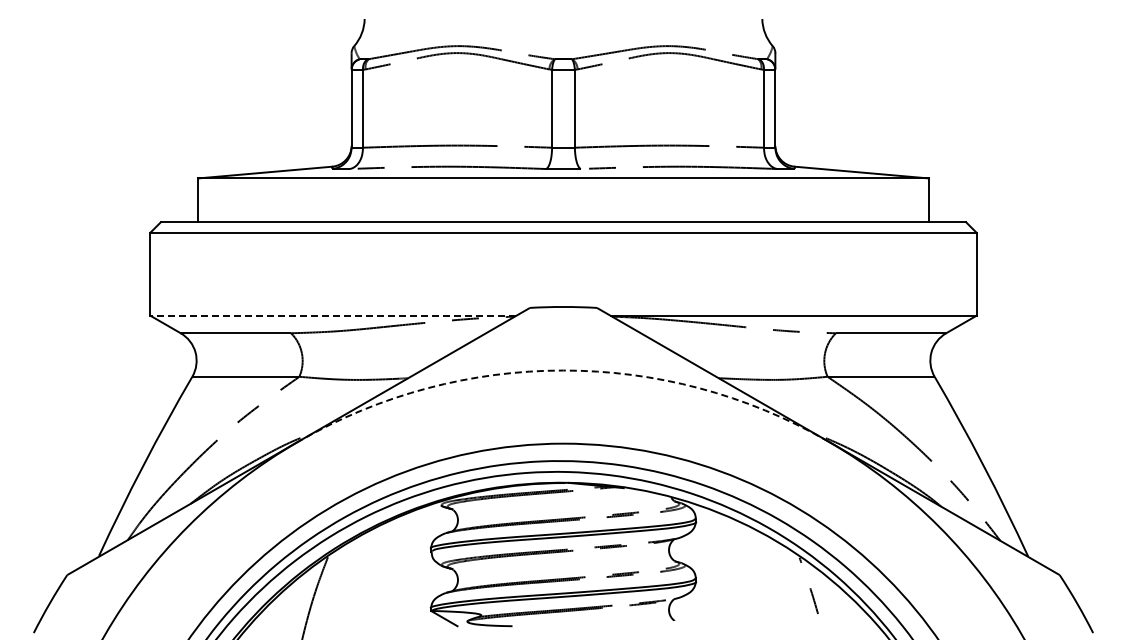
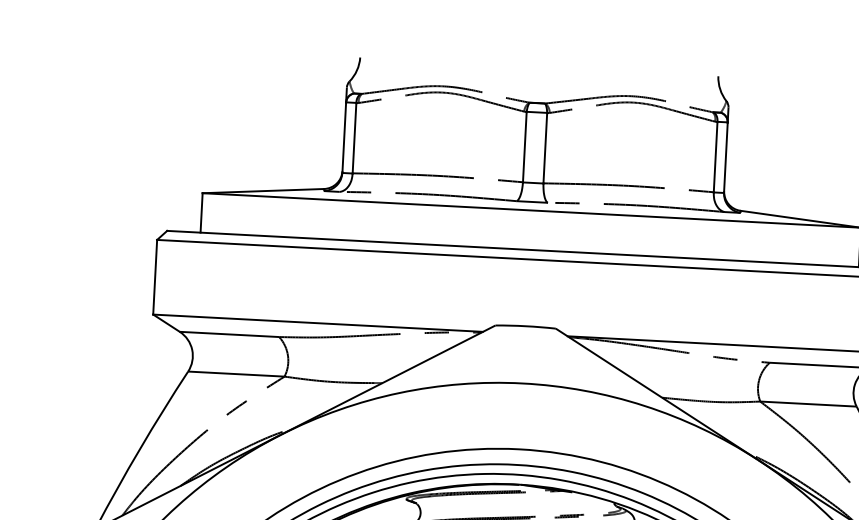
line: (333, 315) -> (318, 323), dashed -> solid
arc: (563, 370) -> (522, 383), dashed -> solid

